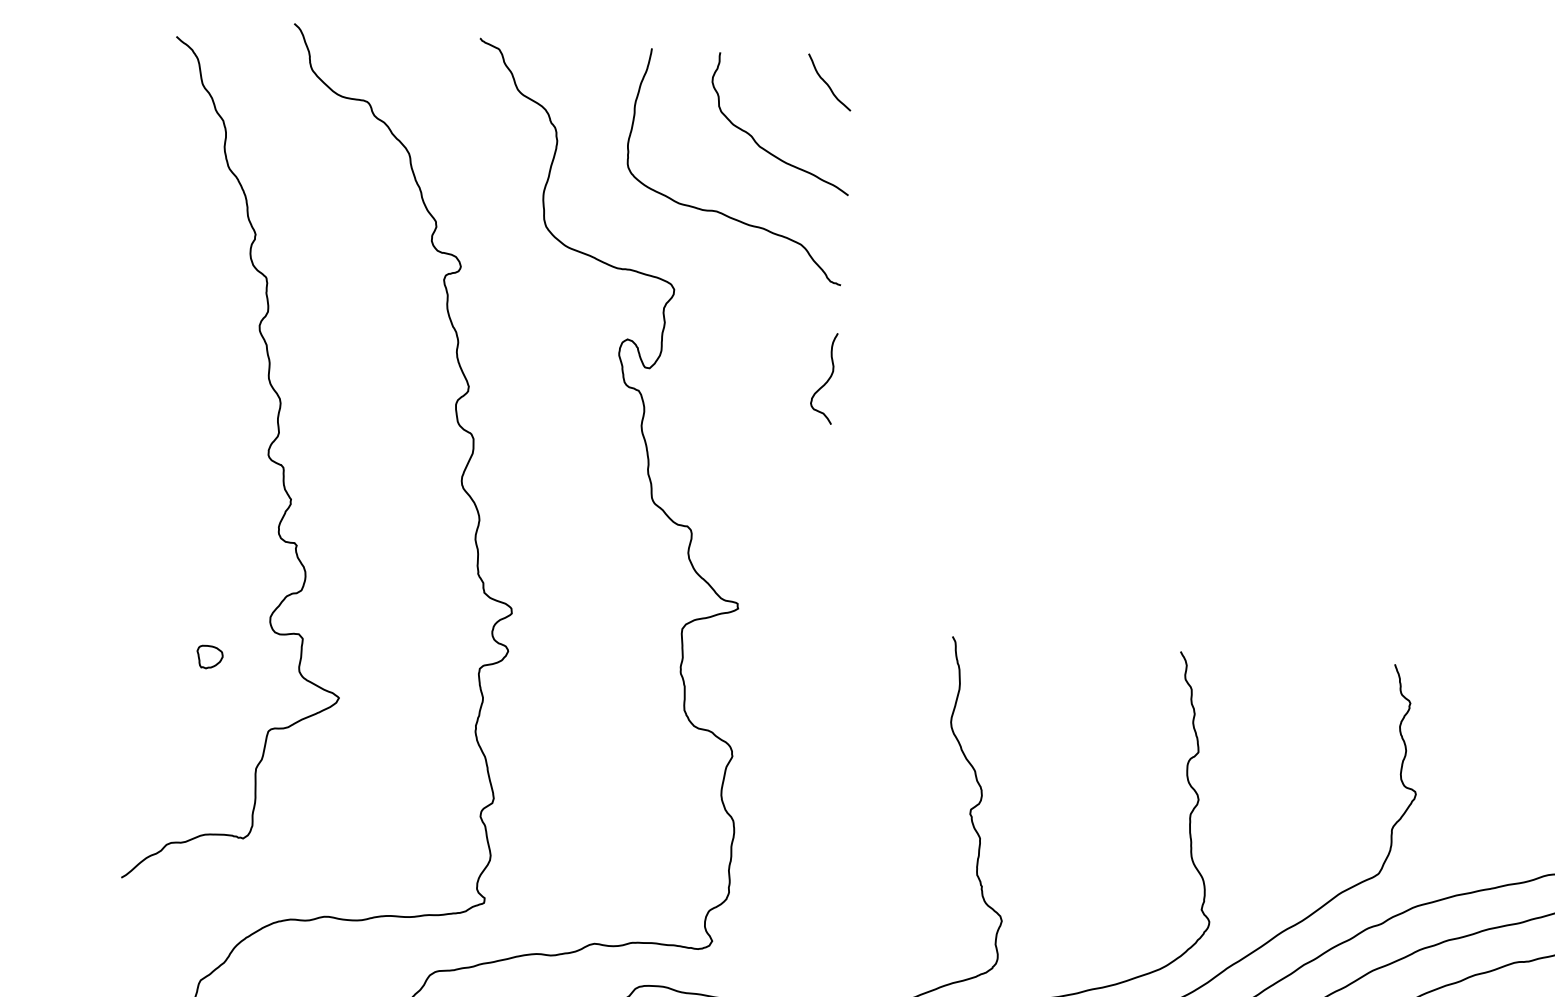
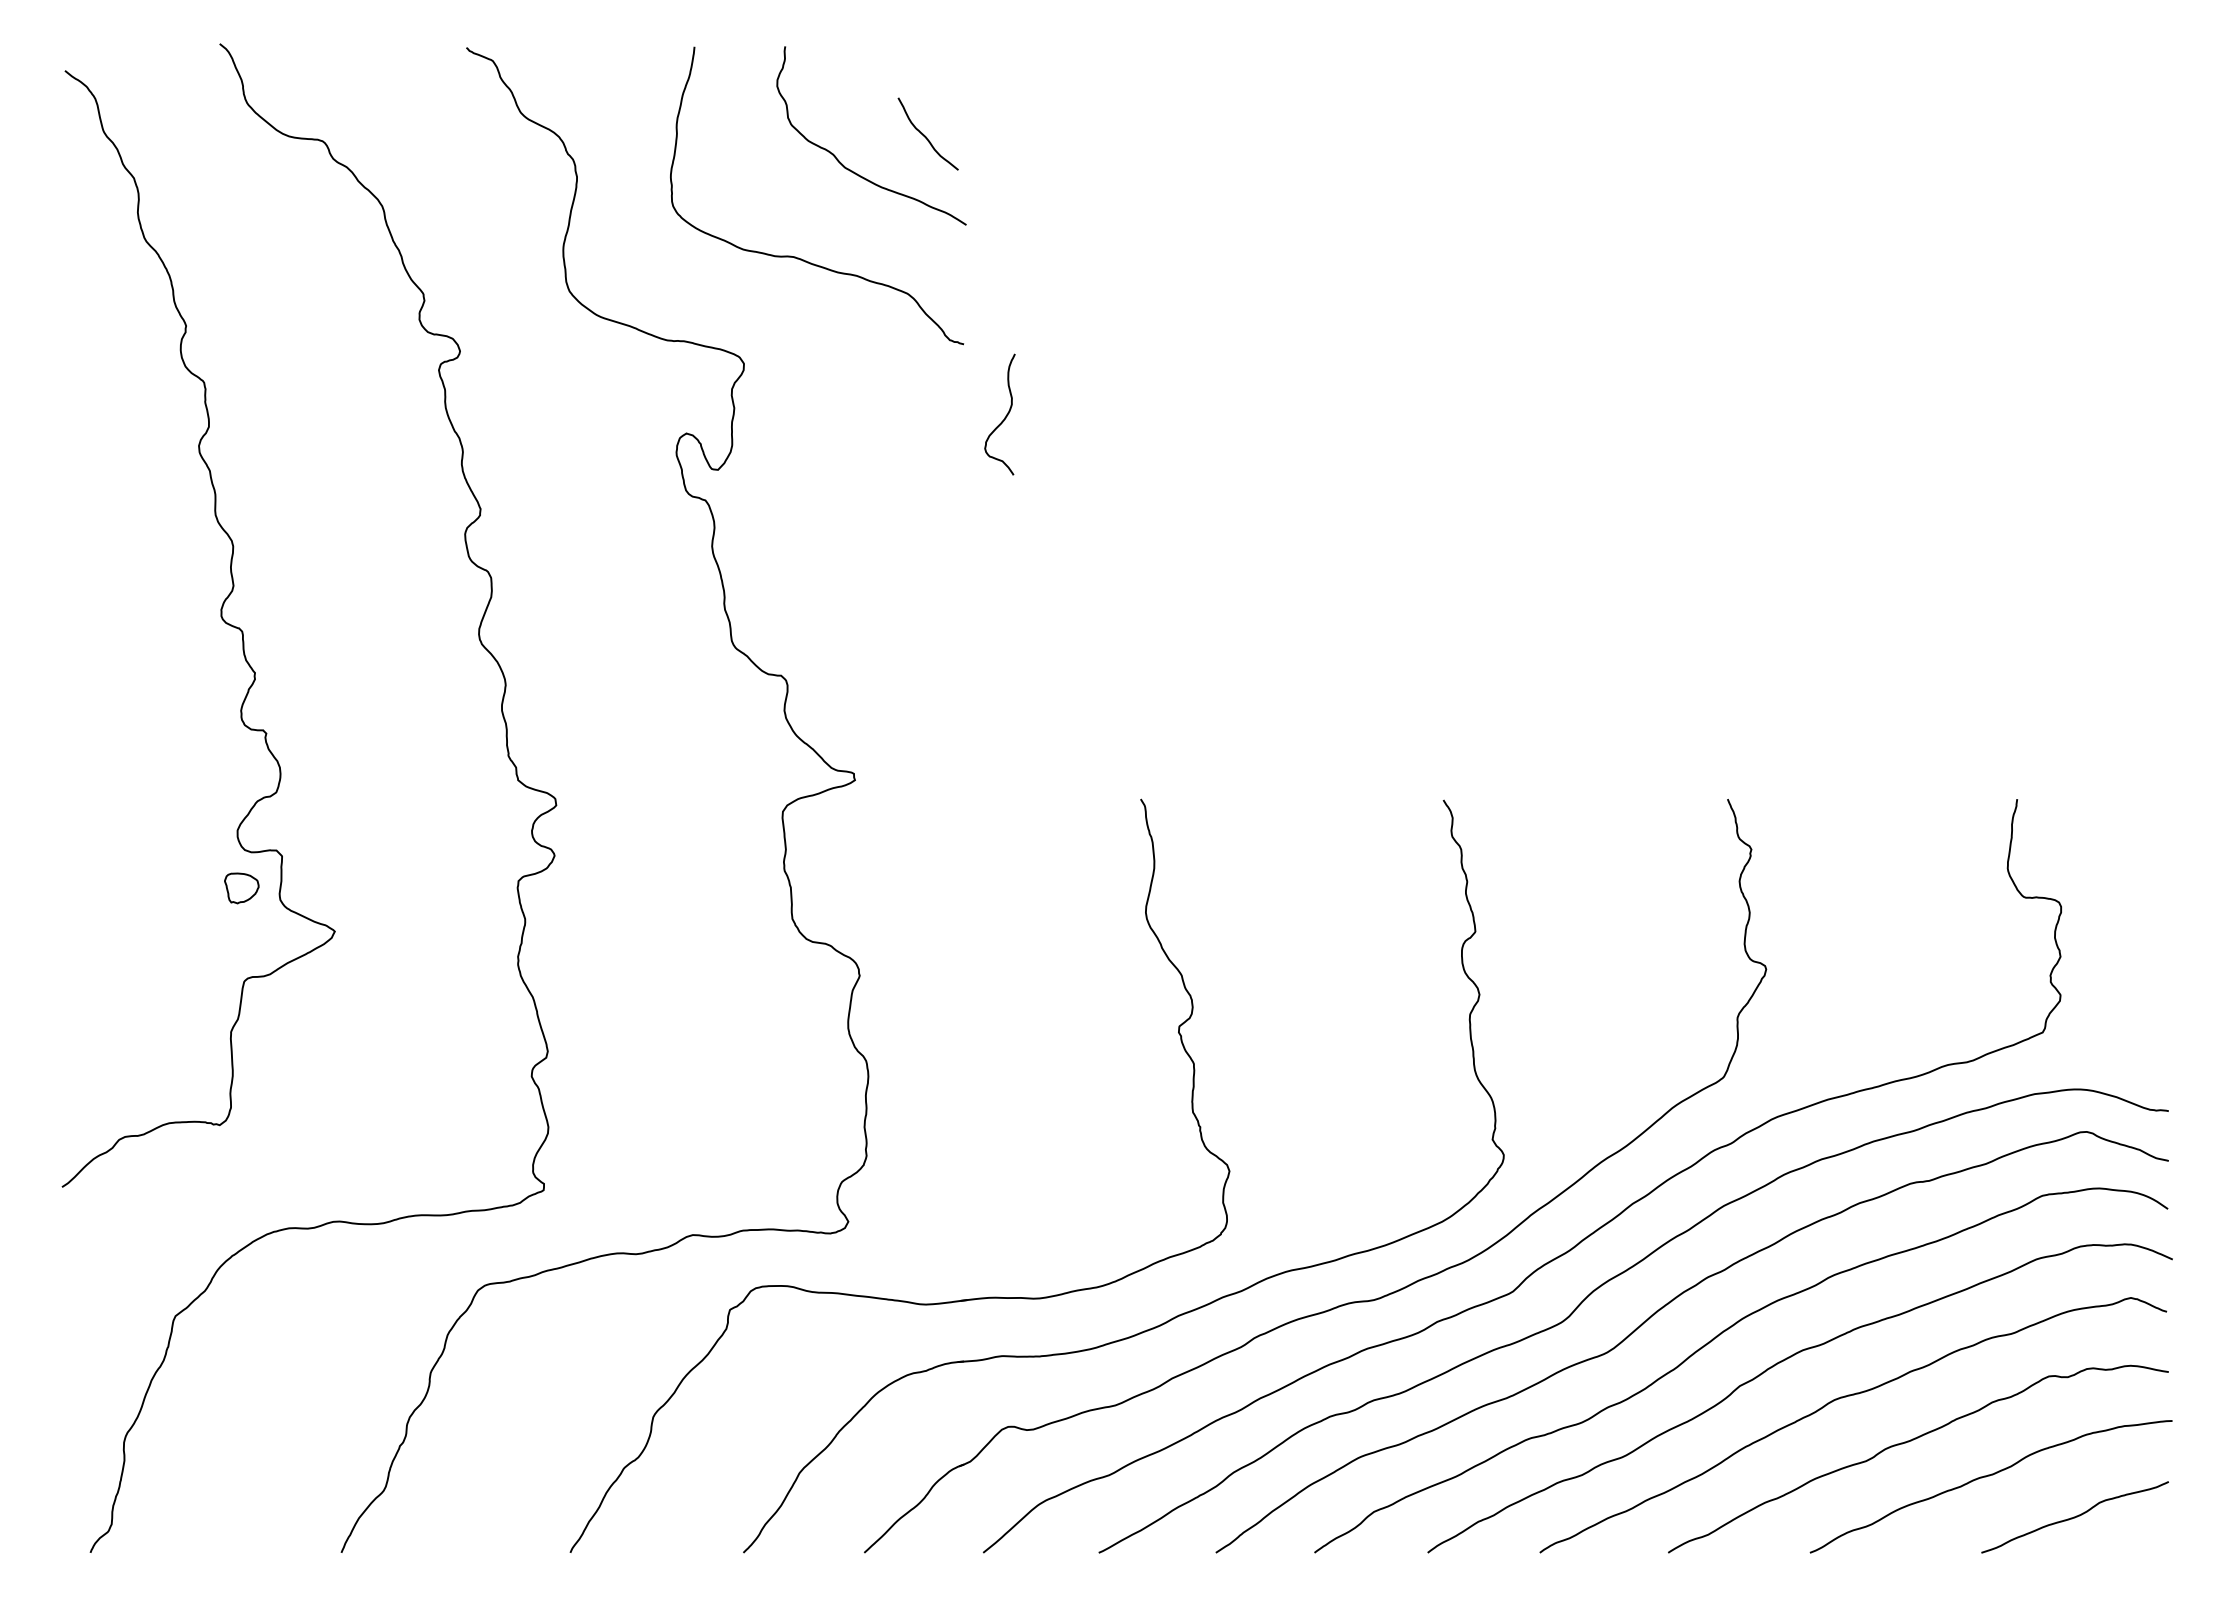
curve: (827, 83) -> (925, 135), moved
curve: (827, 380) -> (1004, 417), moved
part: (209, 657) -> (241, 888), moved

